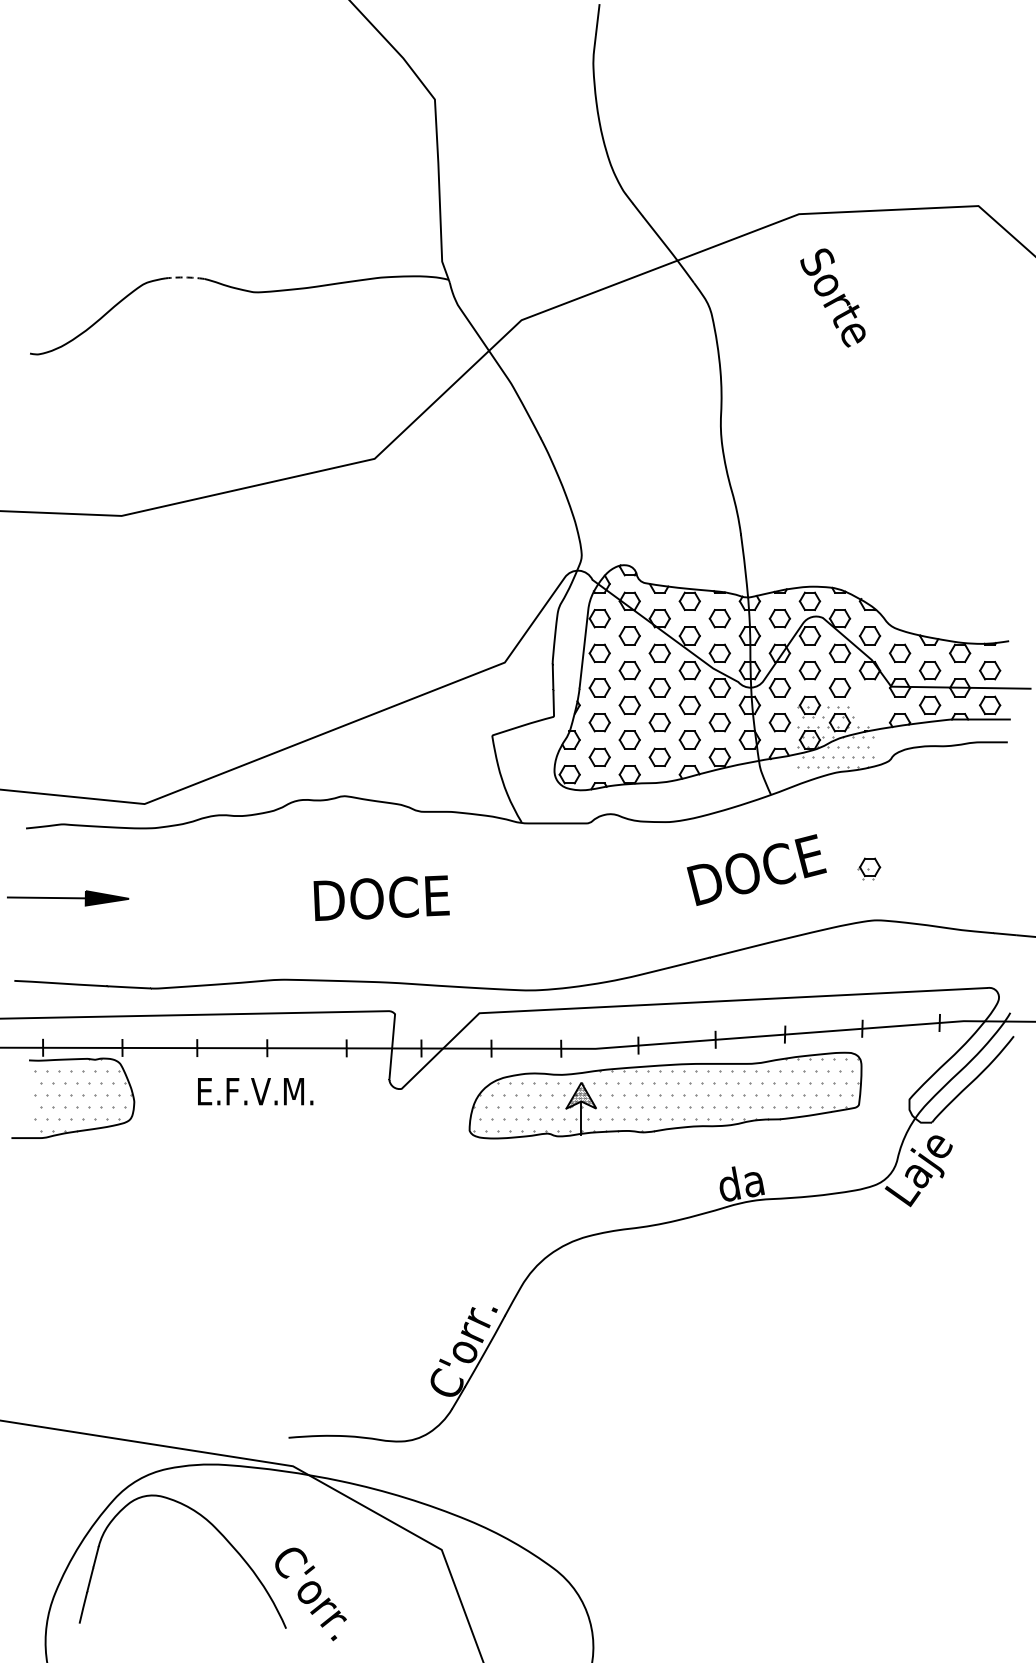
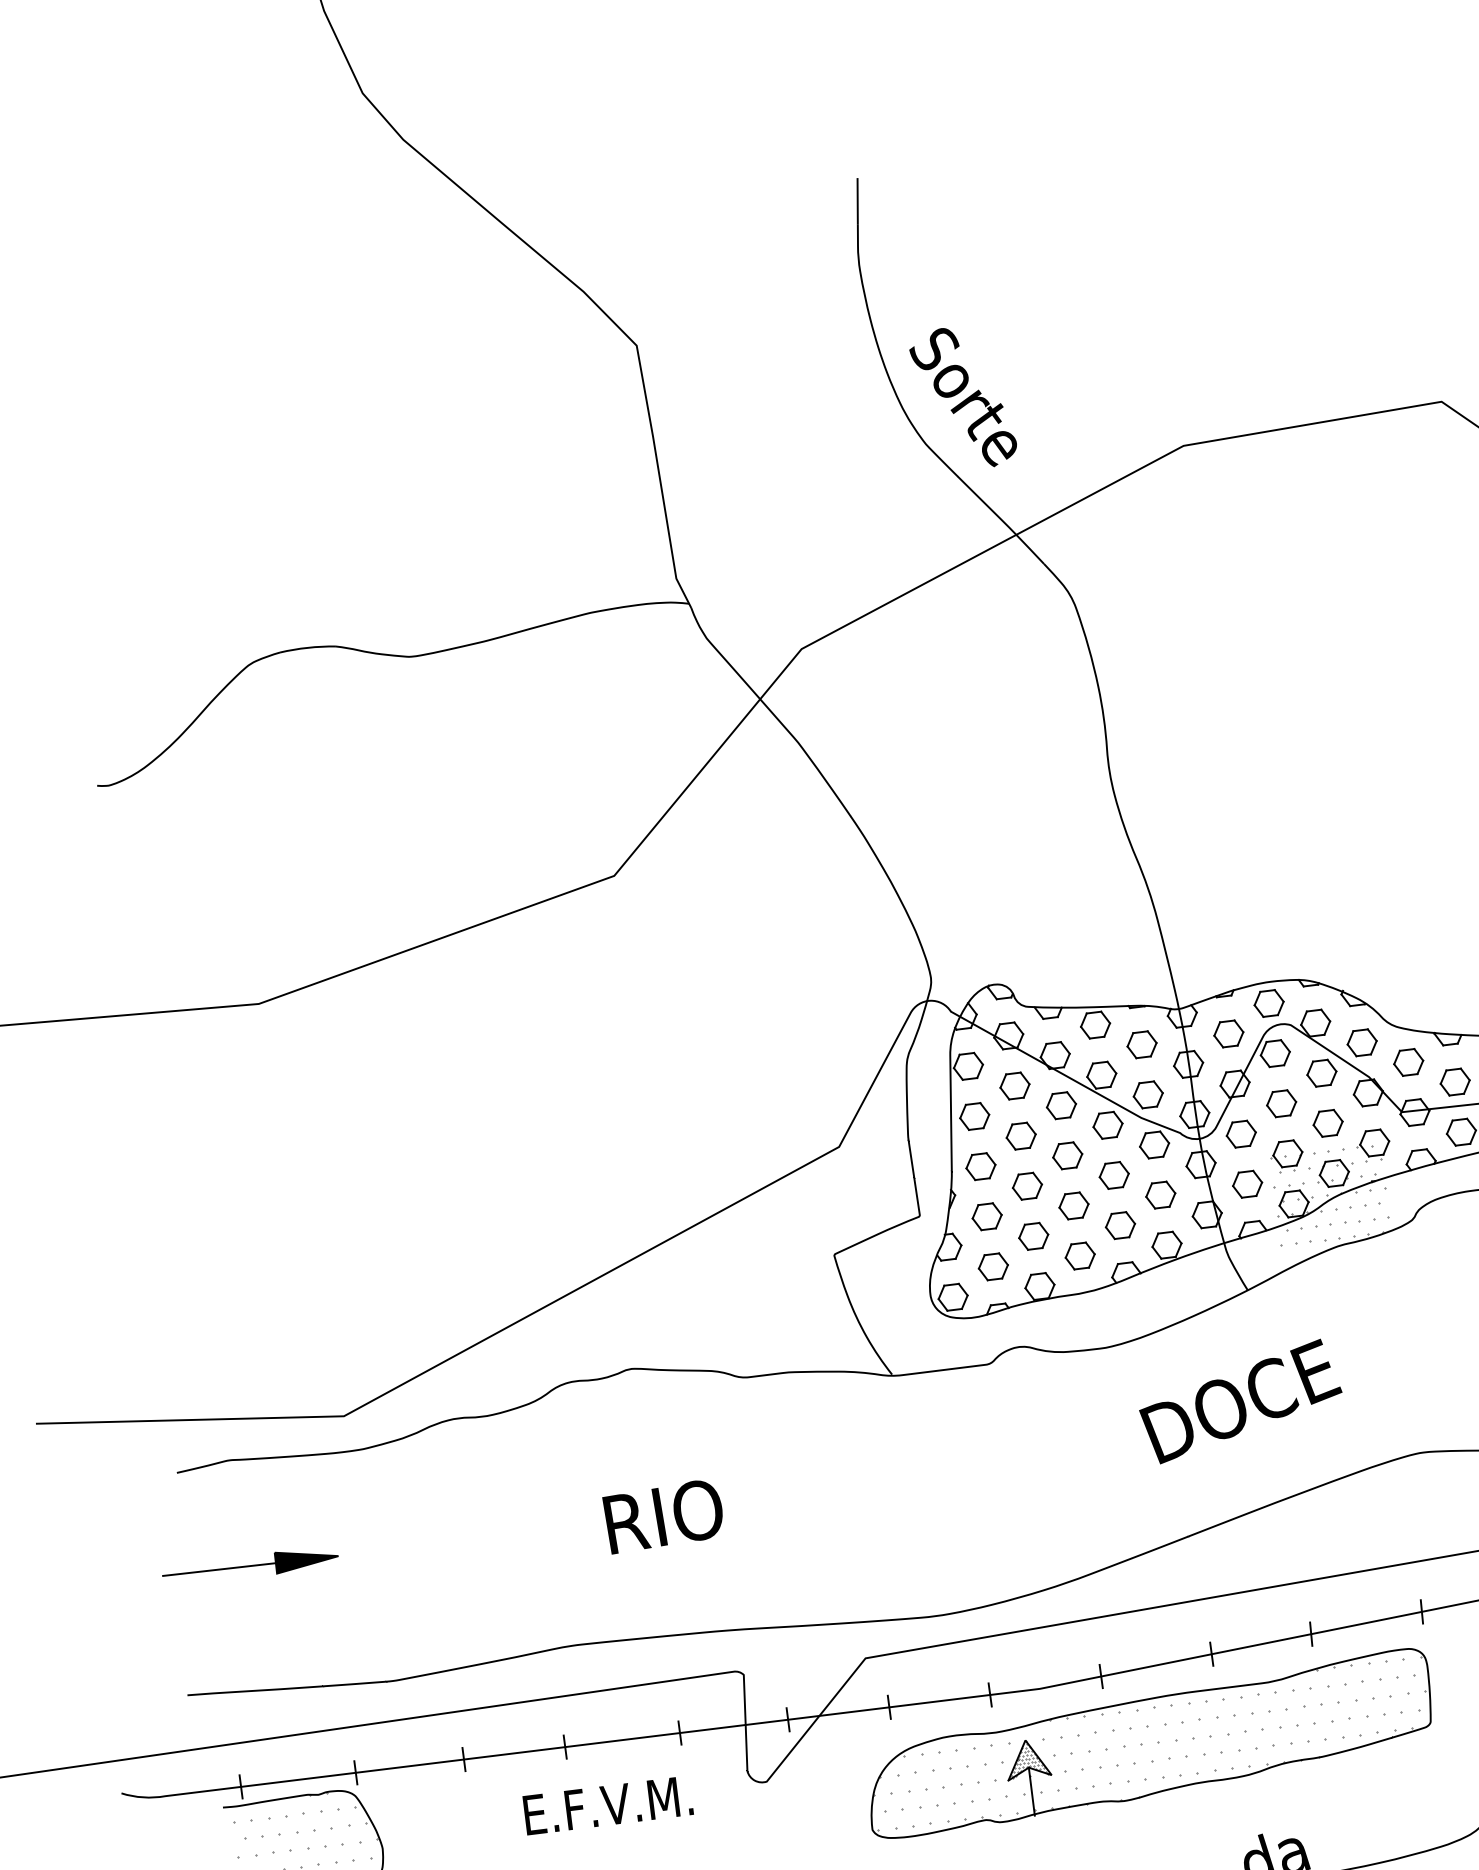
arc: (185, 277) -> (308, 647), dashed -> solid
text: (832, 297) -> (962, 397), moved
part: (869, 868) -> (1374, 1144), moved
text: (384, 897) -> (707, 1508), DOCE -> RIO
text: (255, 1091) -> (607, 1805), moved

